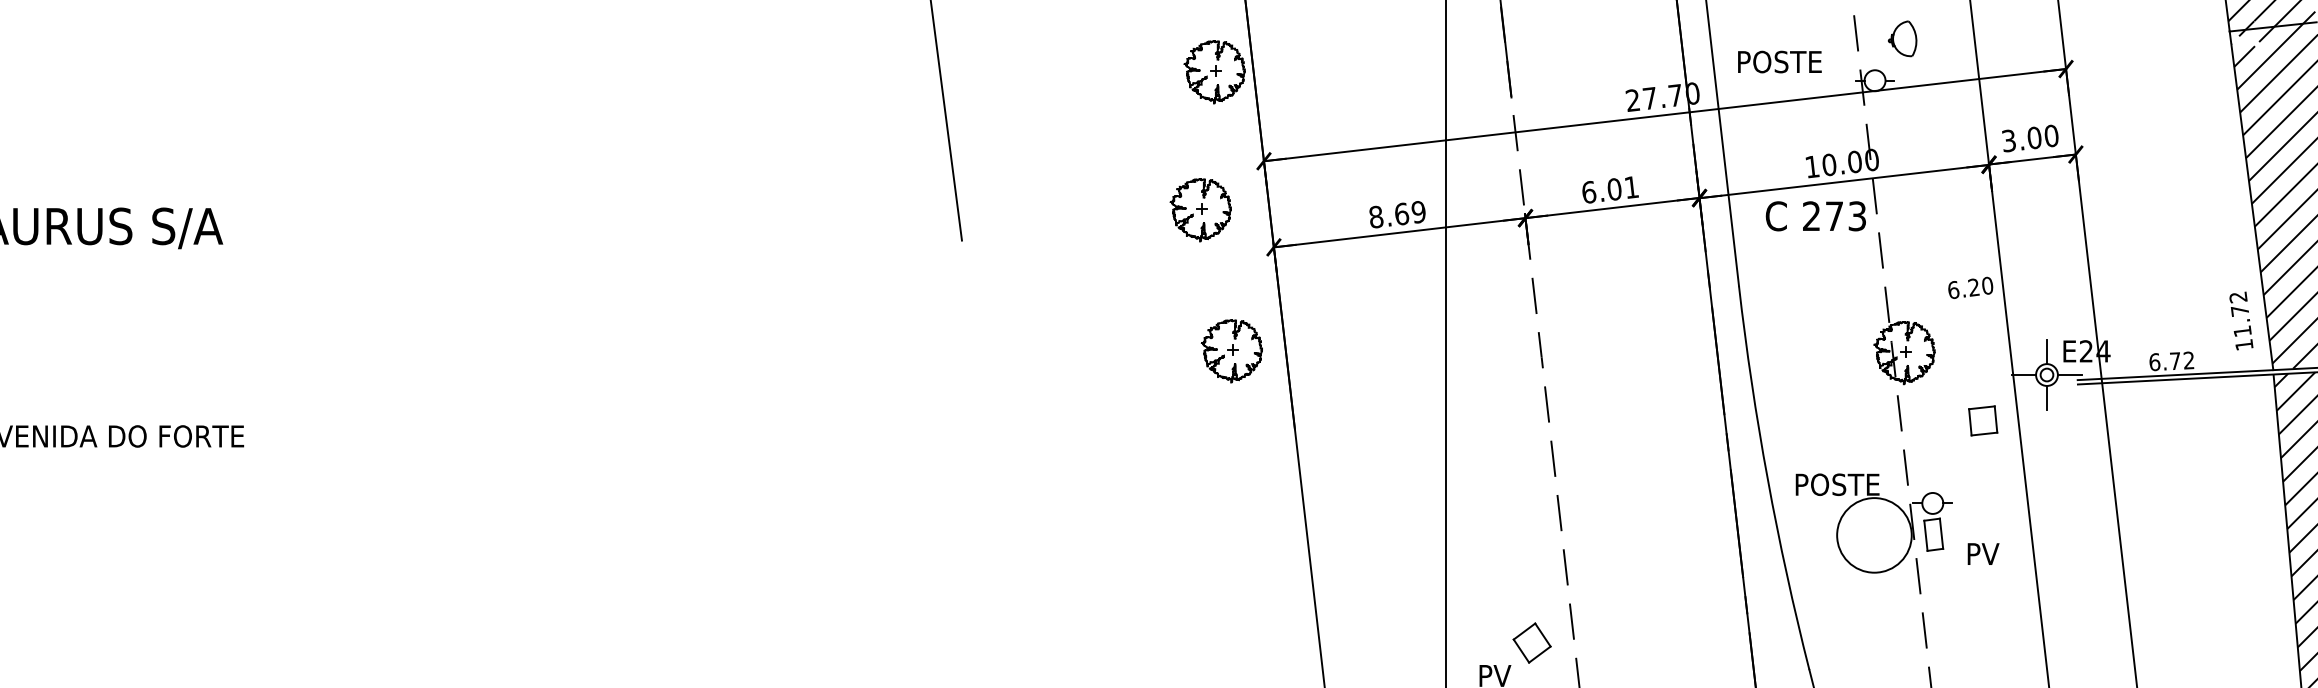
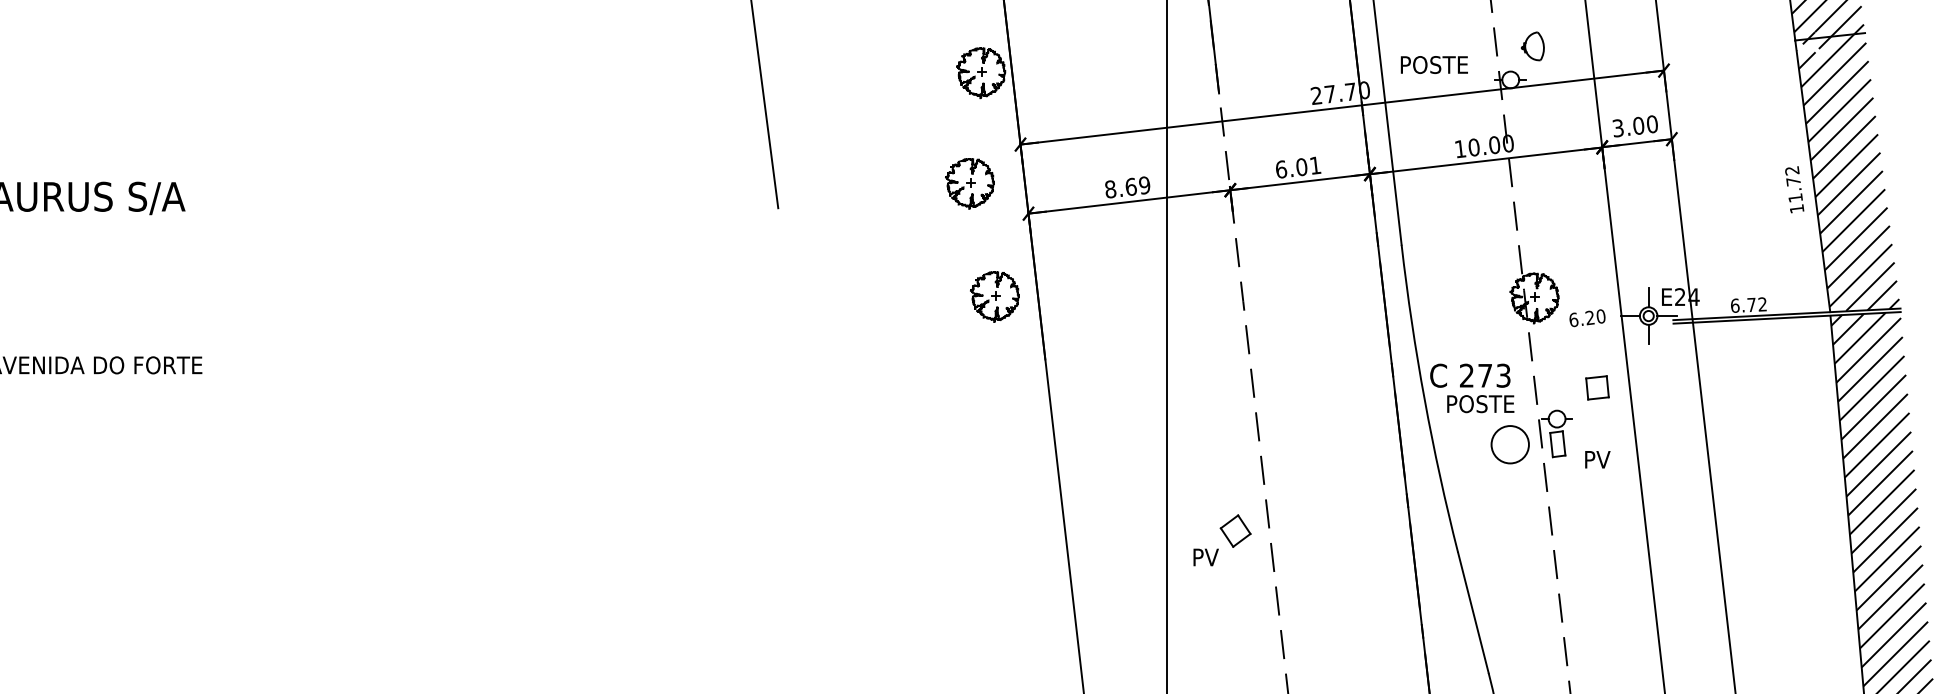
text: (1816, 215) -> (1470, 375), moved
text: (1970, 288) -> (1587, 318), moved
text: (2241, 320) -> (1794, 189), moved
part: (1983, 420) -> (1597, 387), moved
circle: (1873, 535) -> (1509, 444), size x0.62

